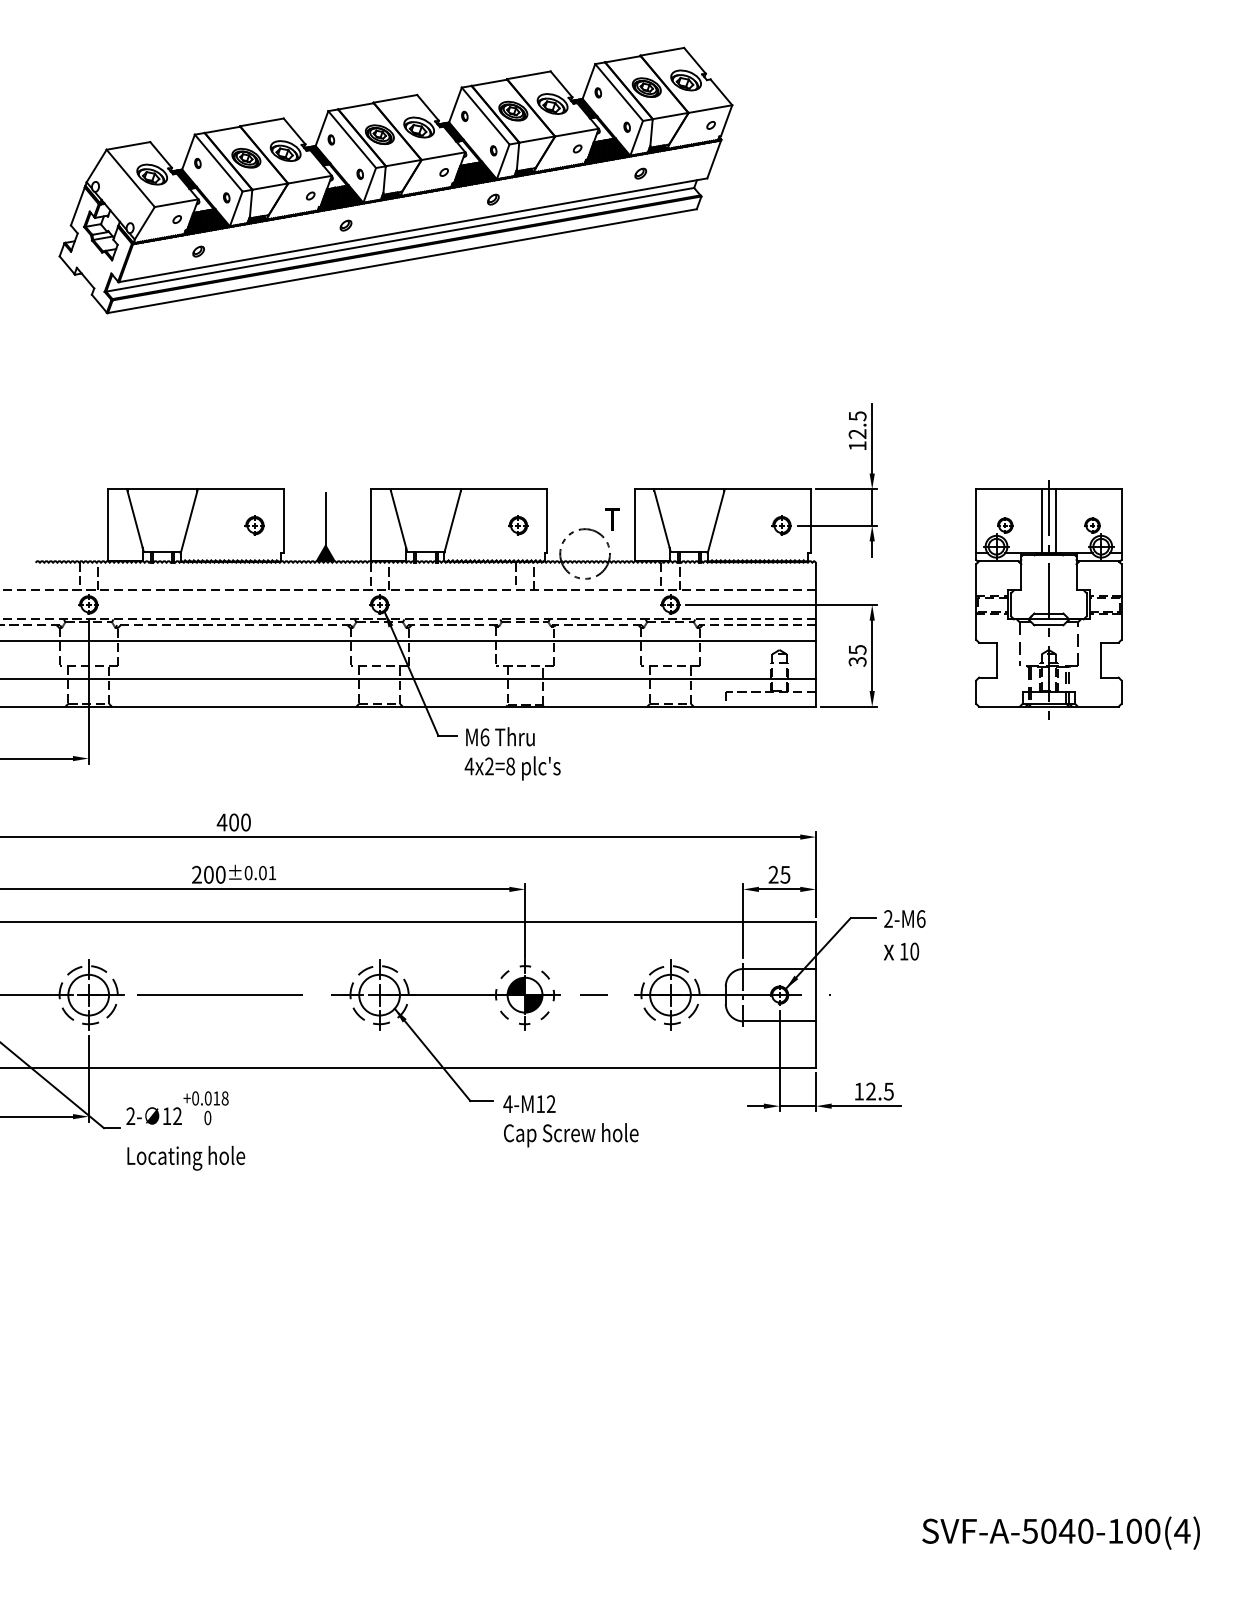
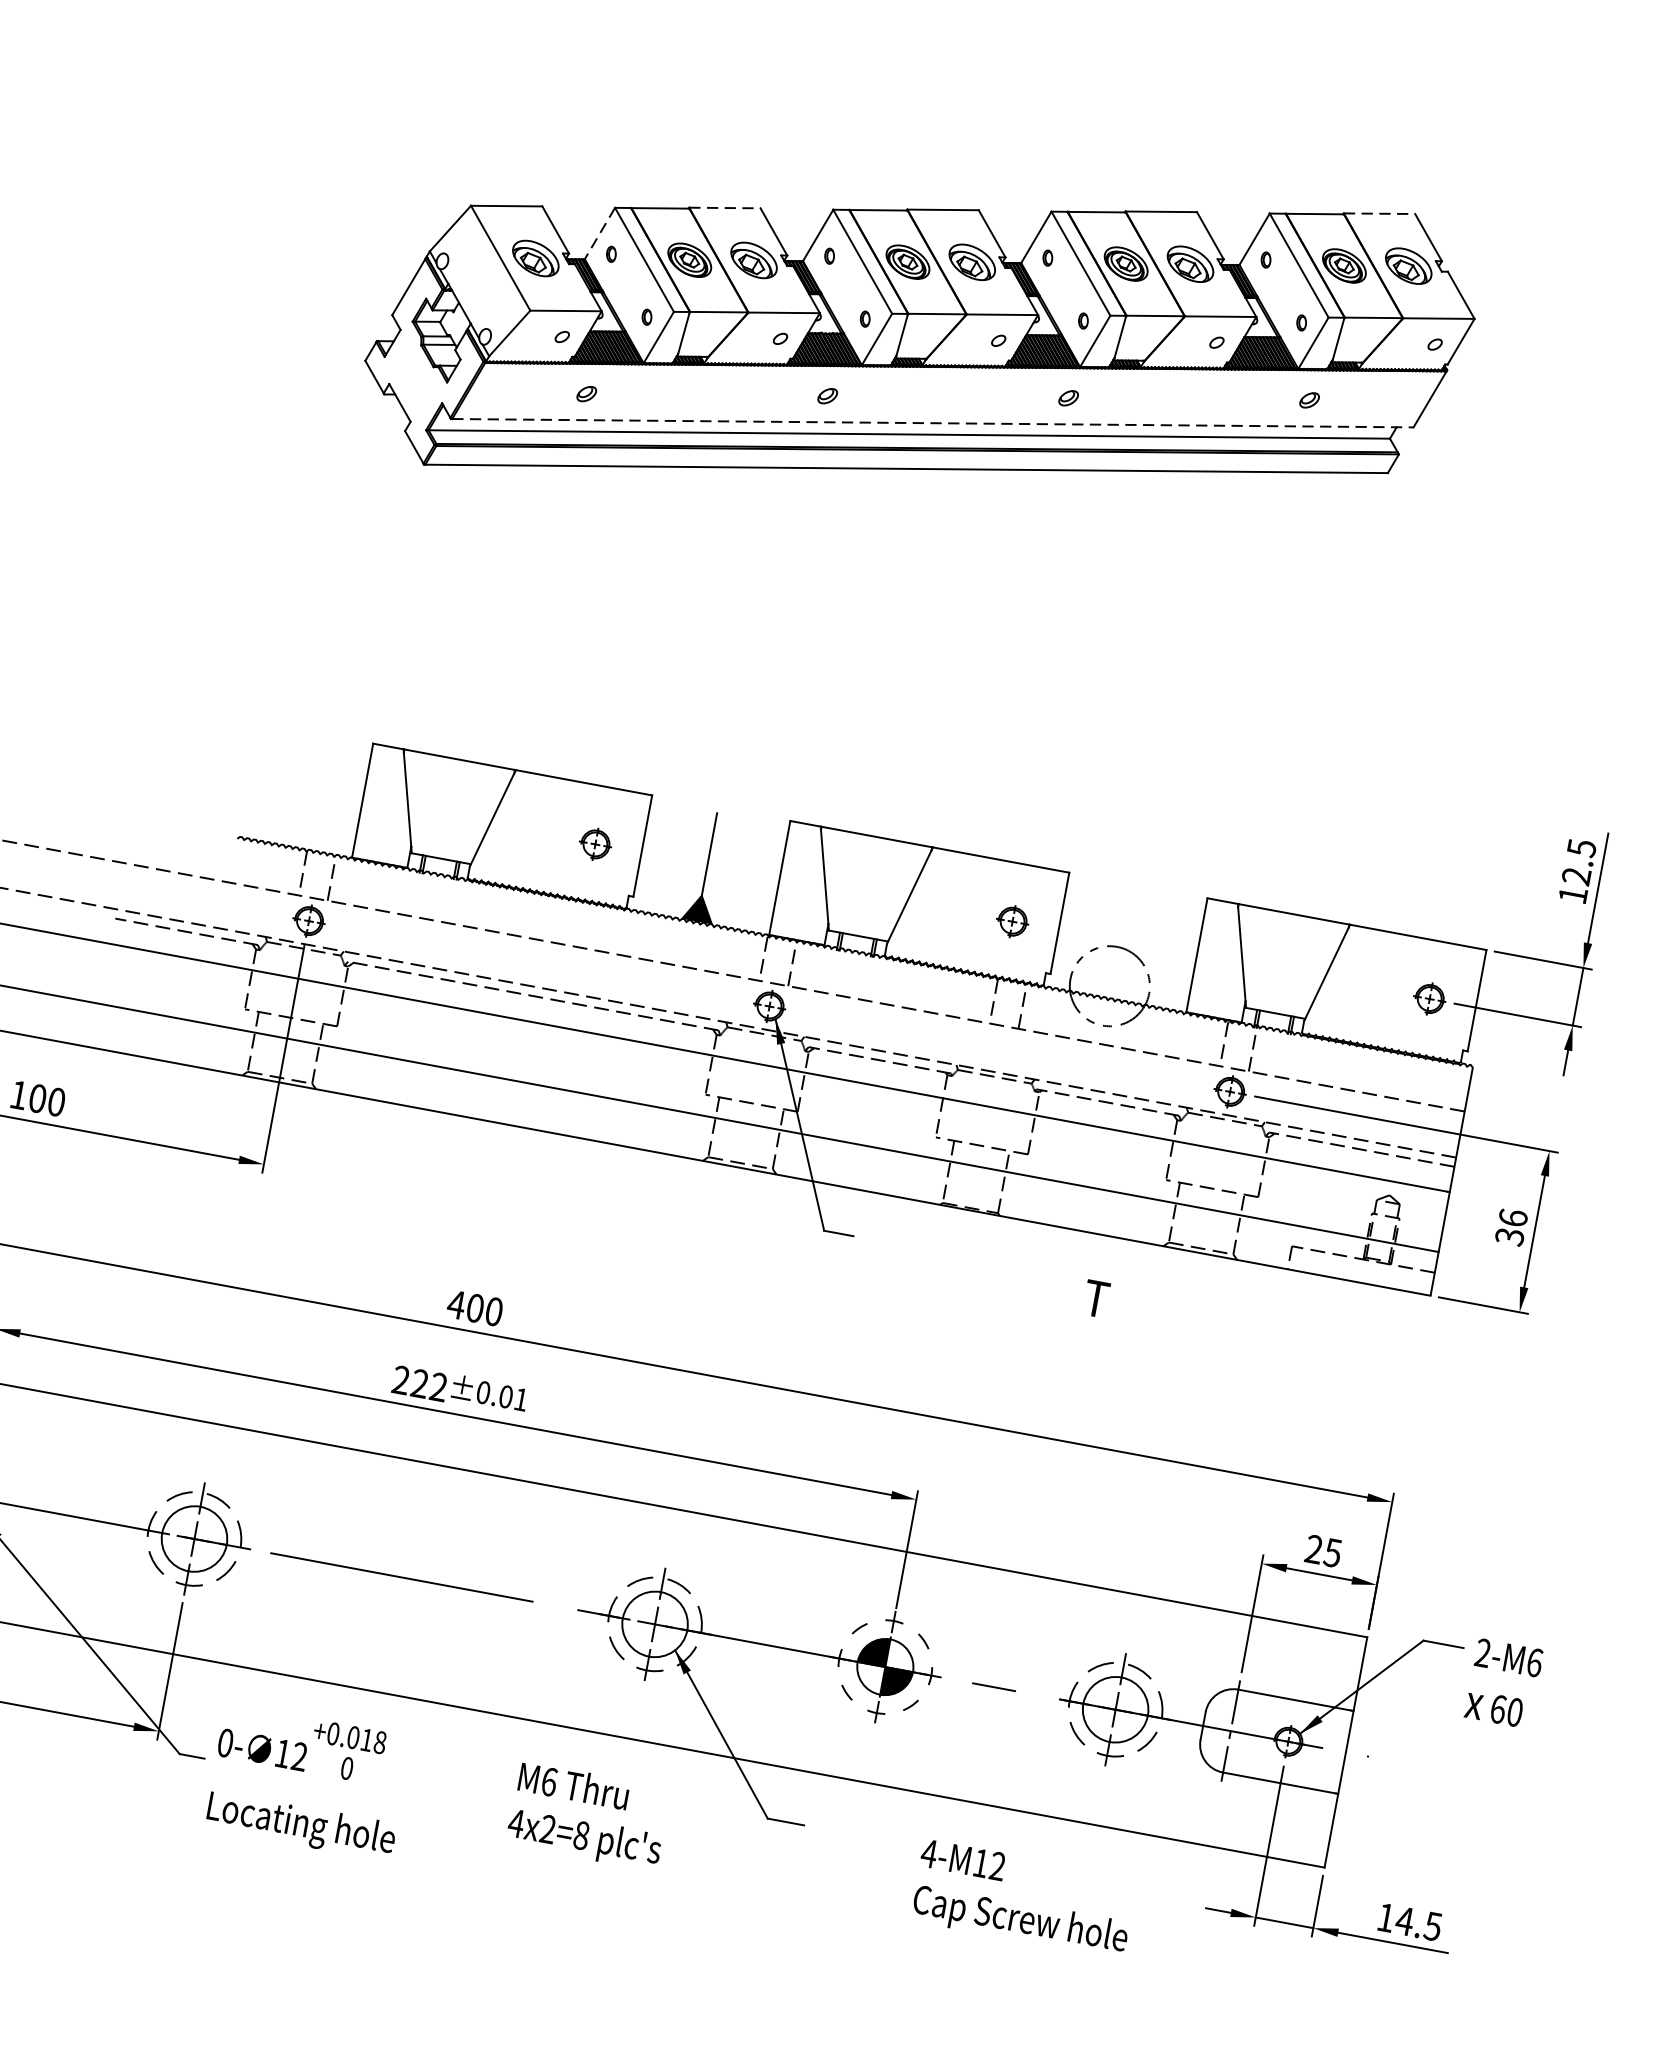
line: (662, 51) -> (1379, 213), solid -> dashed
line: (262, 122) -> (725, 208), solid -> dashed
line: (188, 152) -> (599, 234), solid -> dashed
line: (413, 230) -> (933, 423), solid -> dashed
text: (612, 519) -> (1096, 1299), moved
text: (857, 649) -> (1513, 1217), 35 -> 36
text: (512, 753) -> (588, 1815), moved
text: (214, 874) -> (429, 1384), 200 -> 222
text: (904, 951) -> (1498, 1709), 10 -> 60
text: (870, 1091) -> (1404, 1920), 12.5 -> 14.5
text: (130, 1116) -> (225, 1743), 2- -> 0-
text: (570, 1121) -> (1023, 1899), moved

